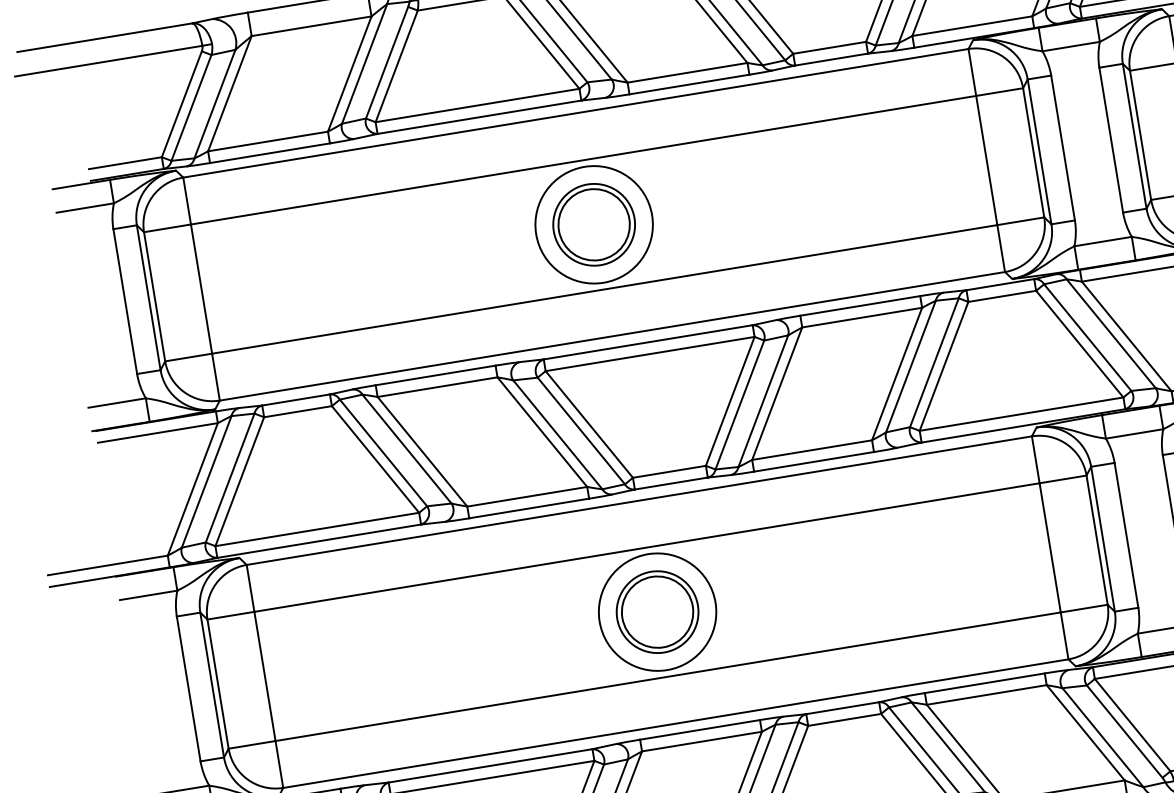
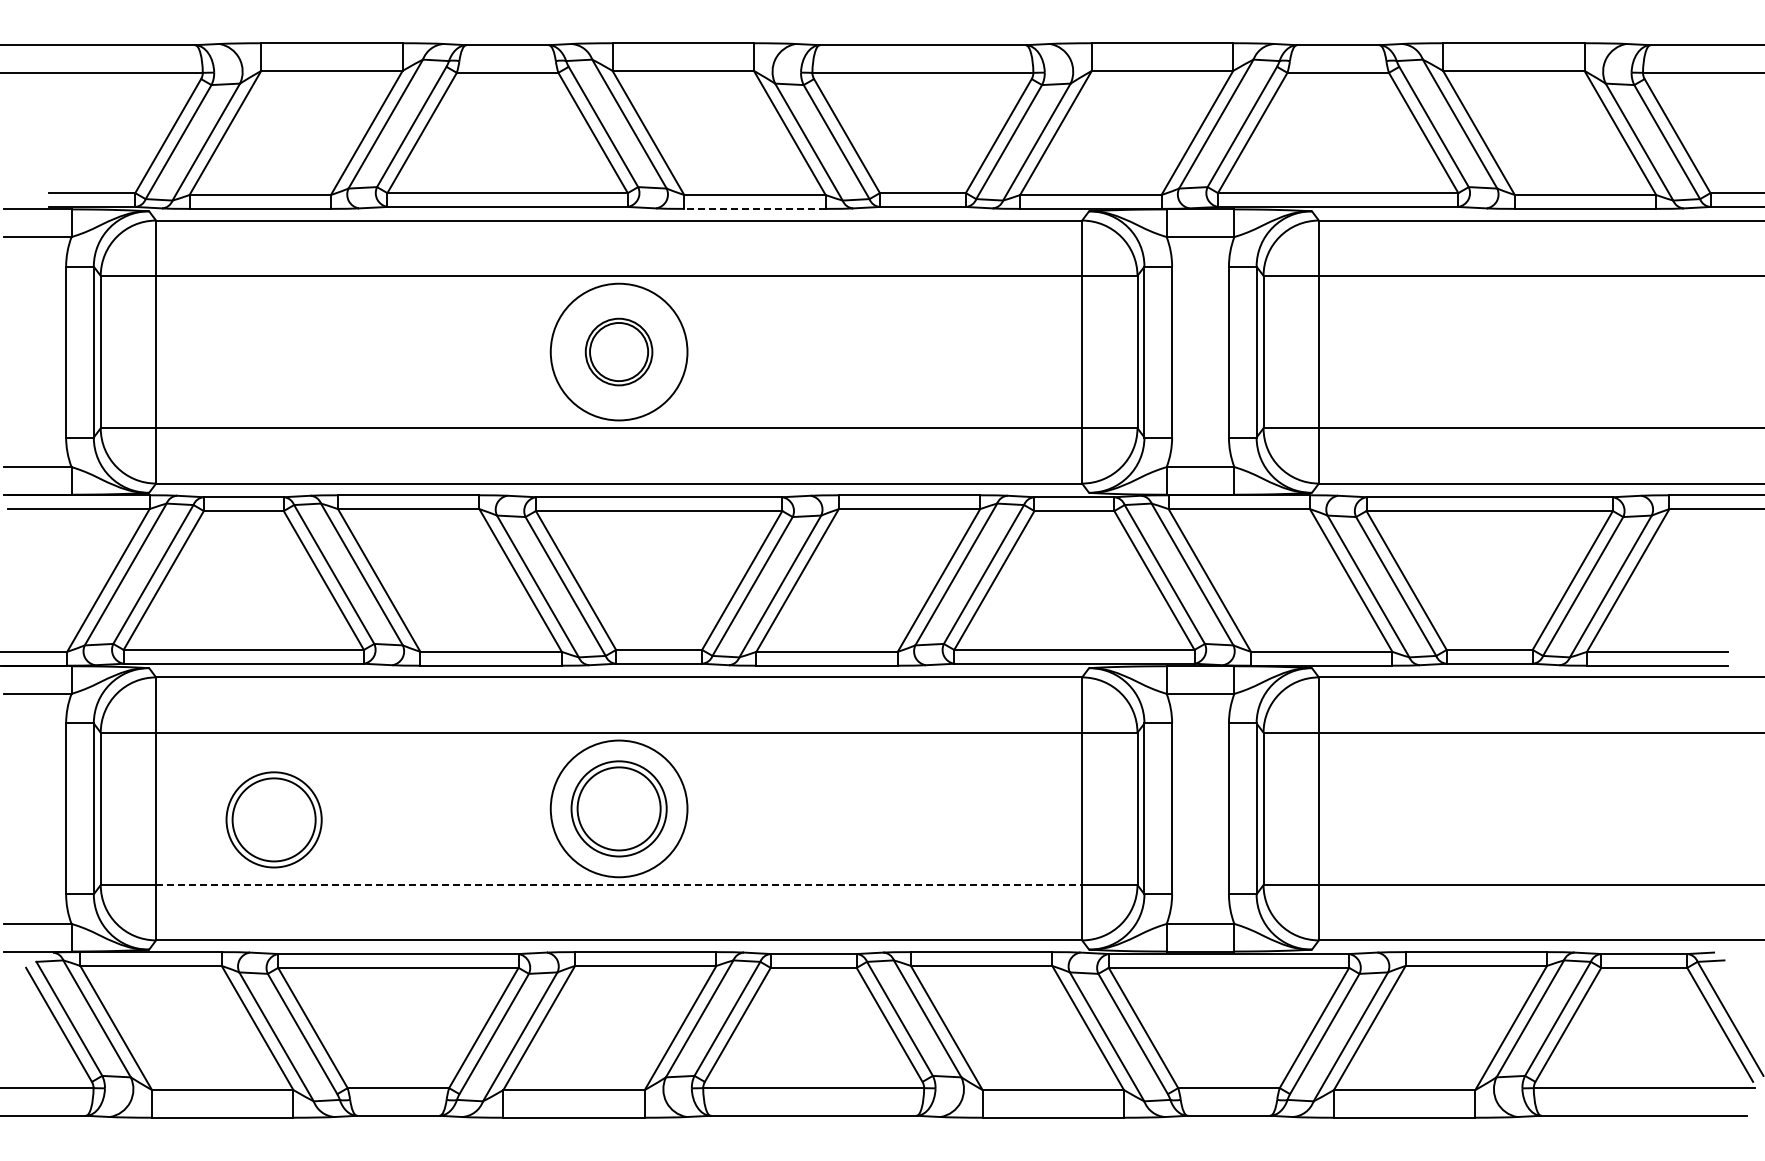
line: (689, 84) -> (754, 208), solid -> dashed
part: (593, 224) -> (618, 351), size x0.7
part: (366, 669) -> (273, 819), added
line: (668, 677) -> (619, 885), solid -> dashed

